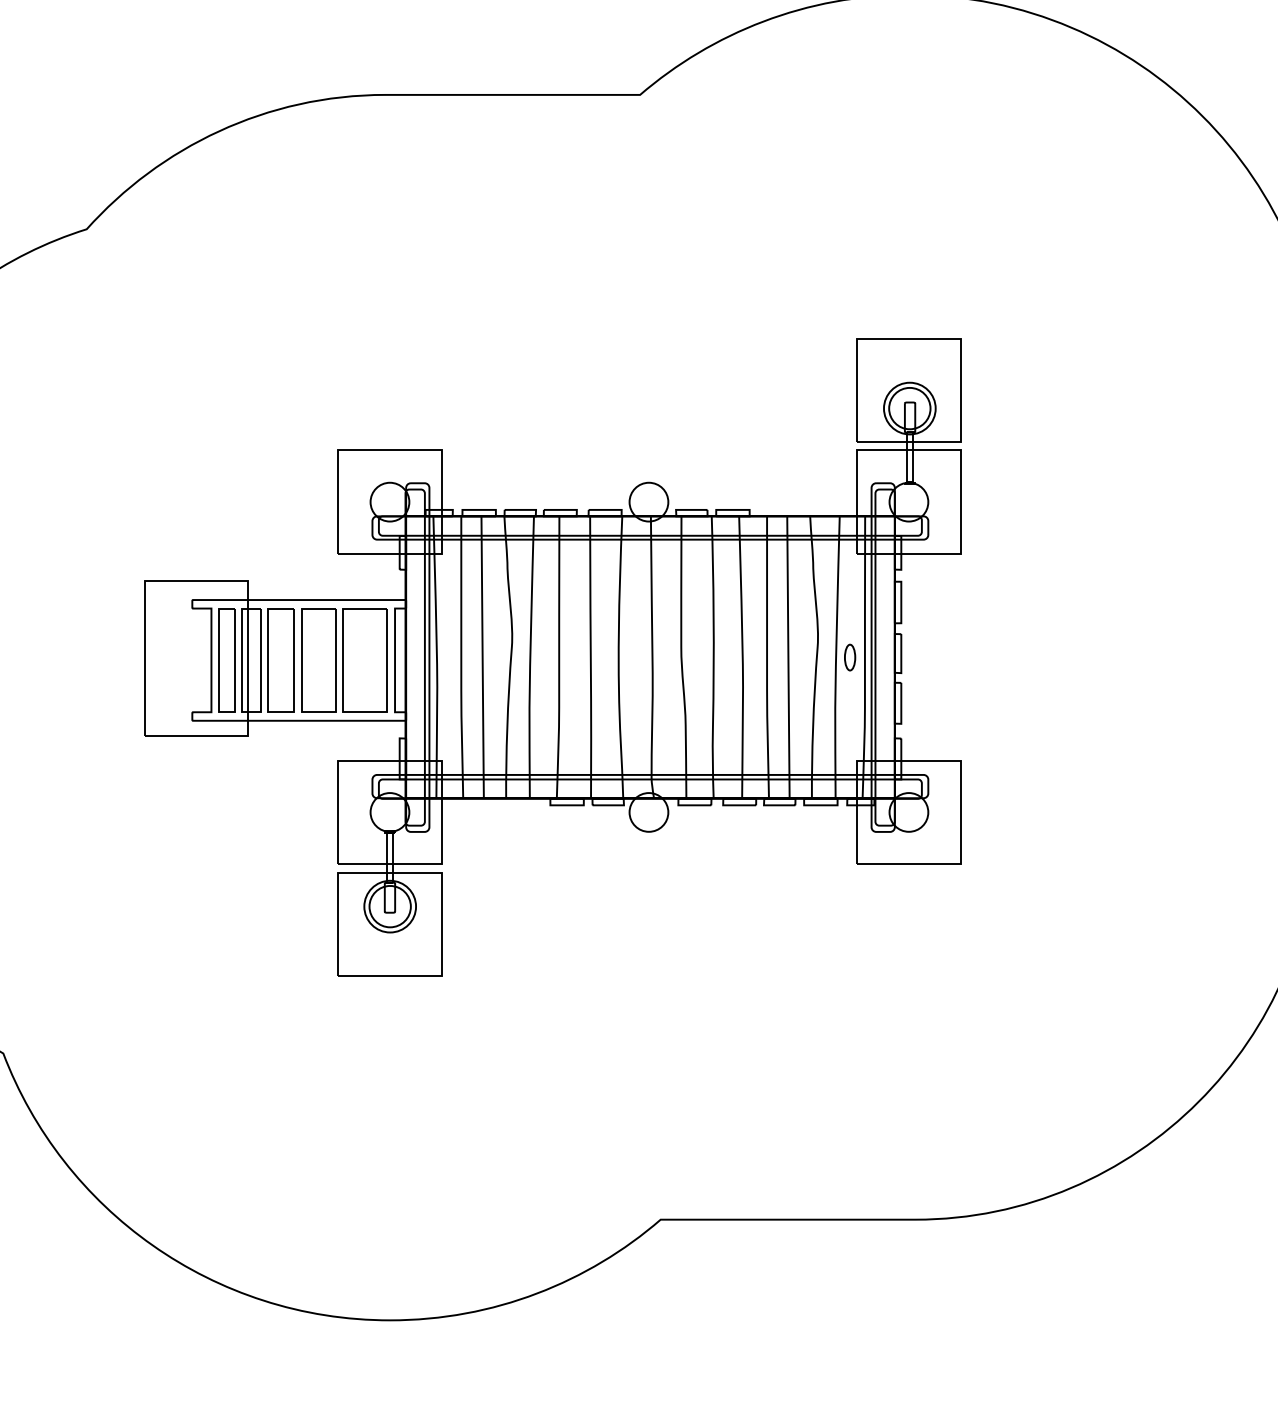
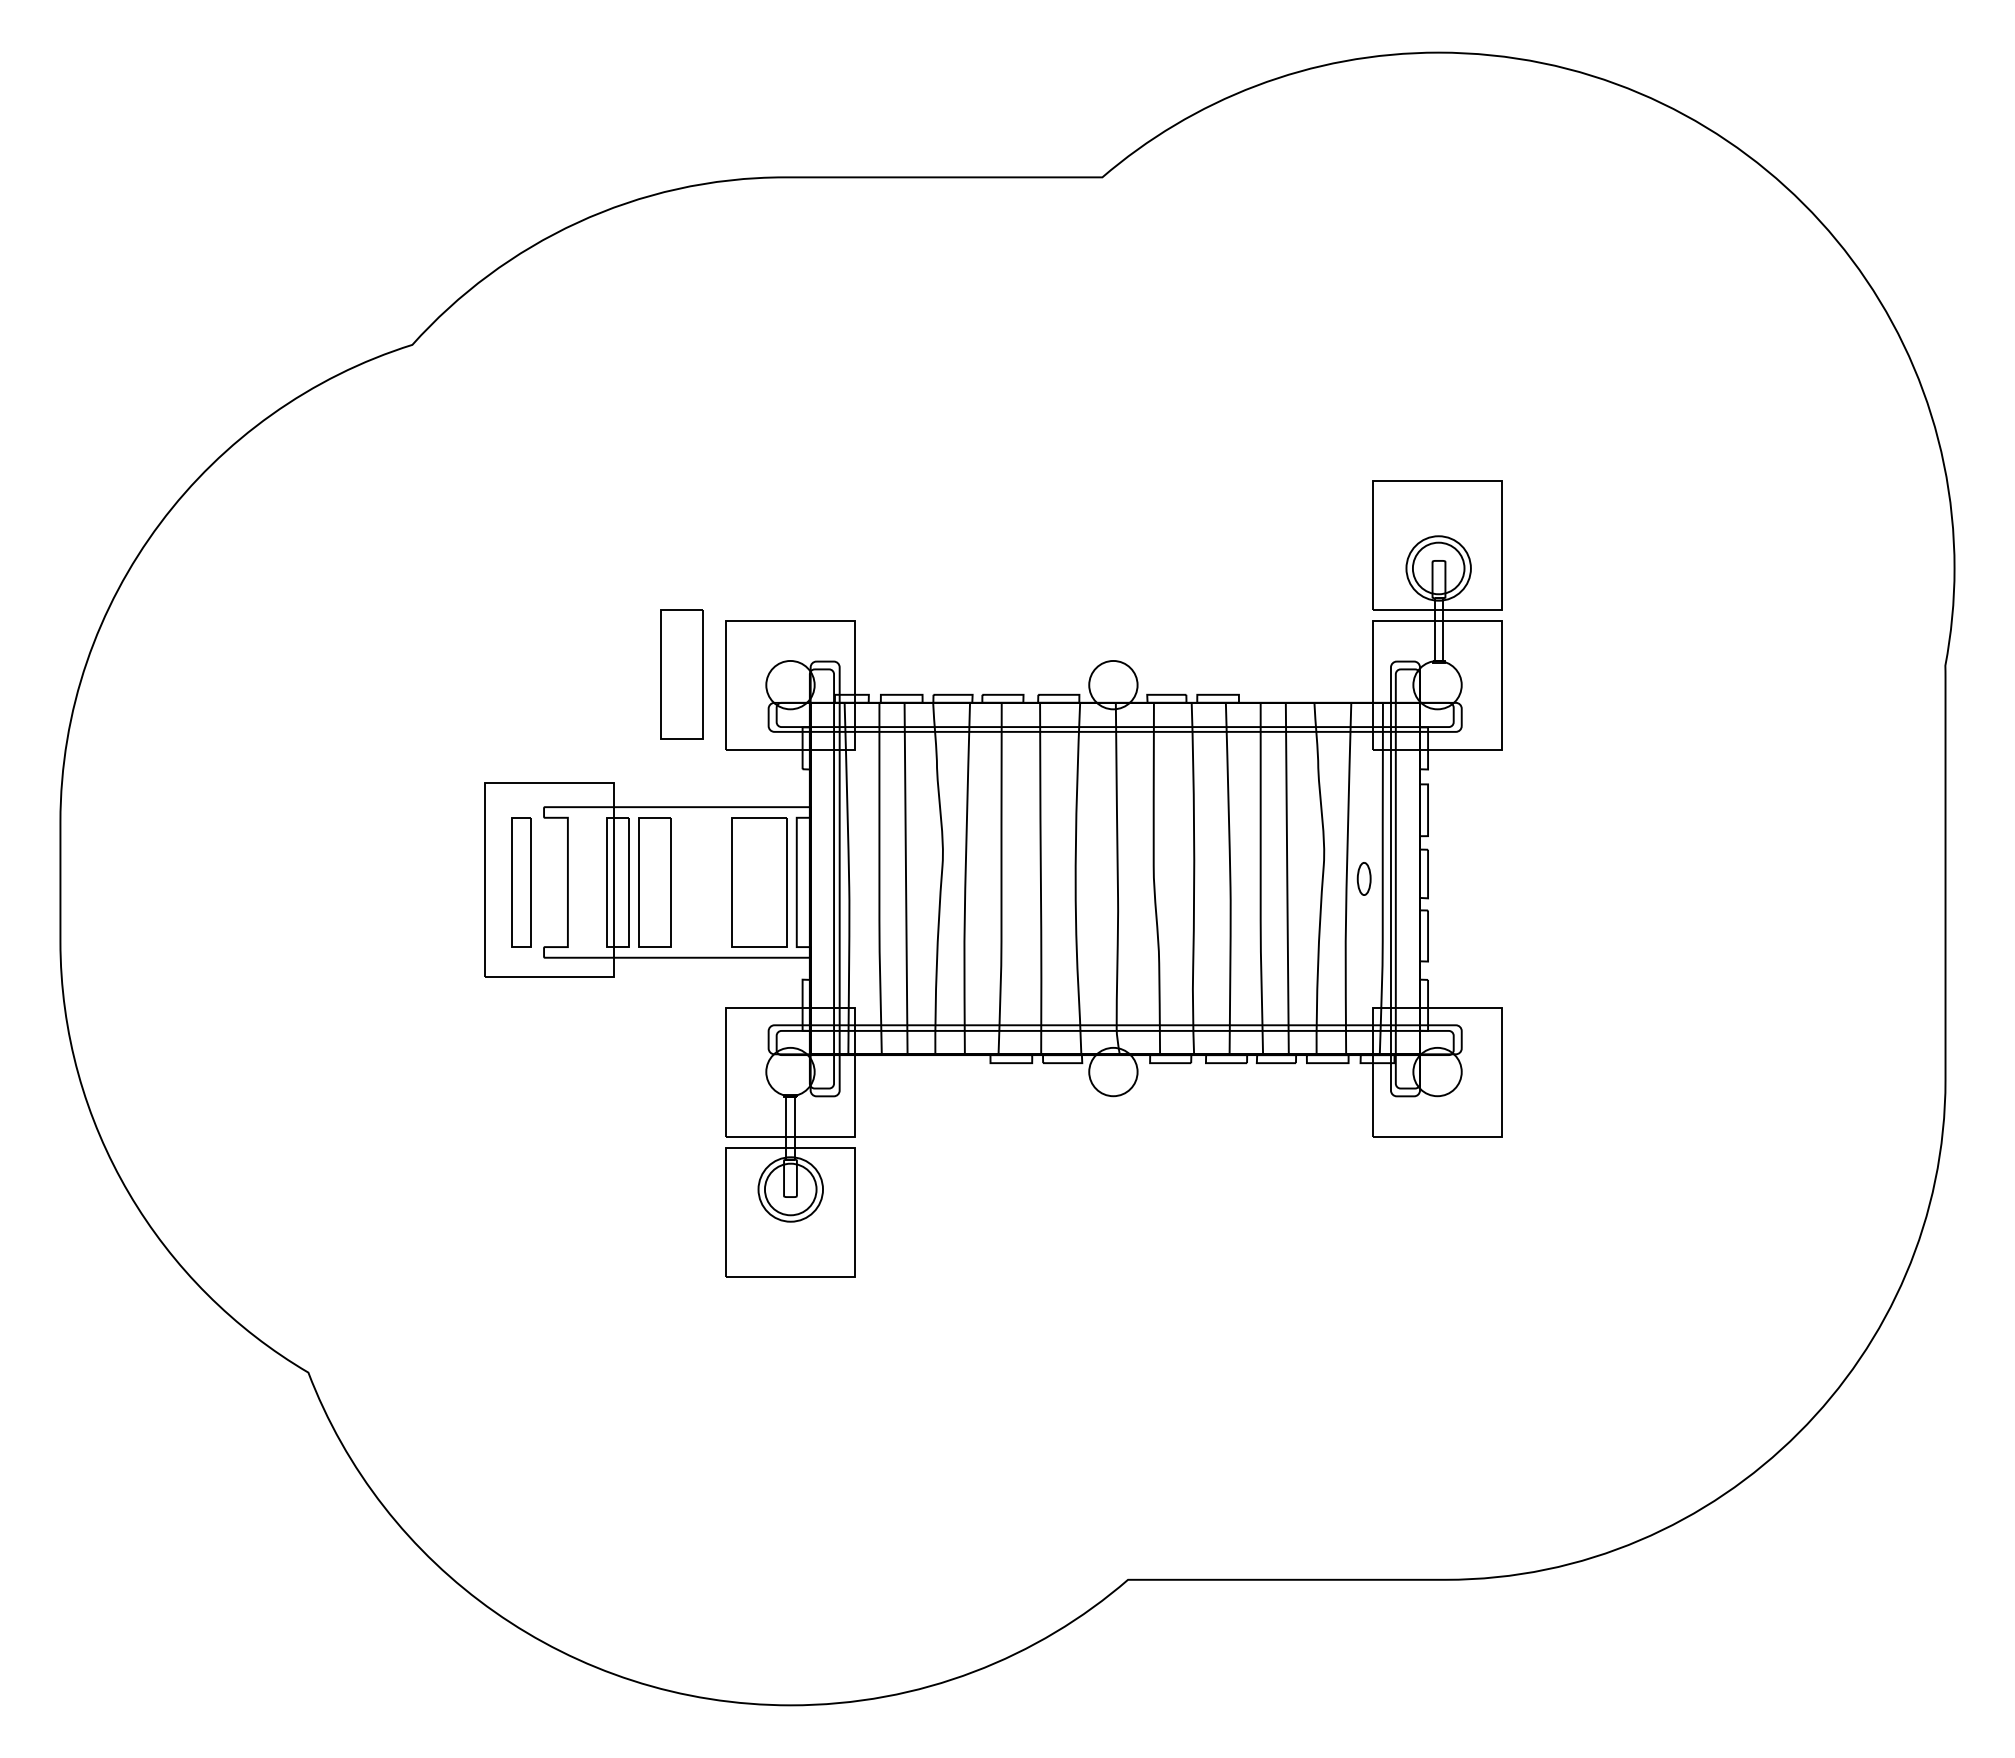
part: (227, 660) -> (521, 882), moved
part: (318, 660) -> (681, 674), moved

